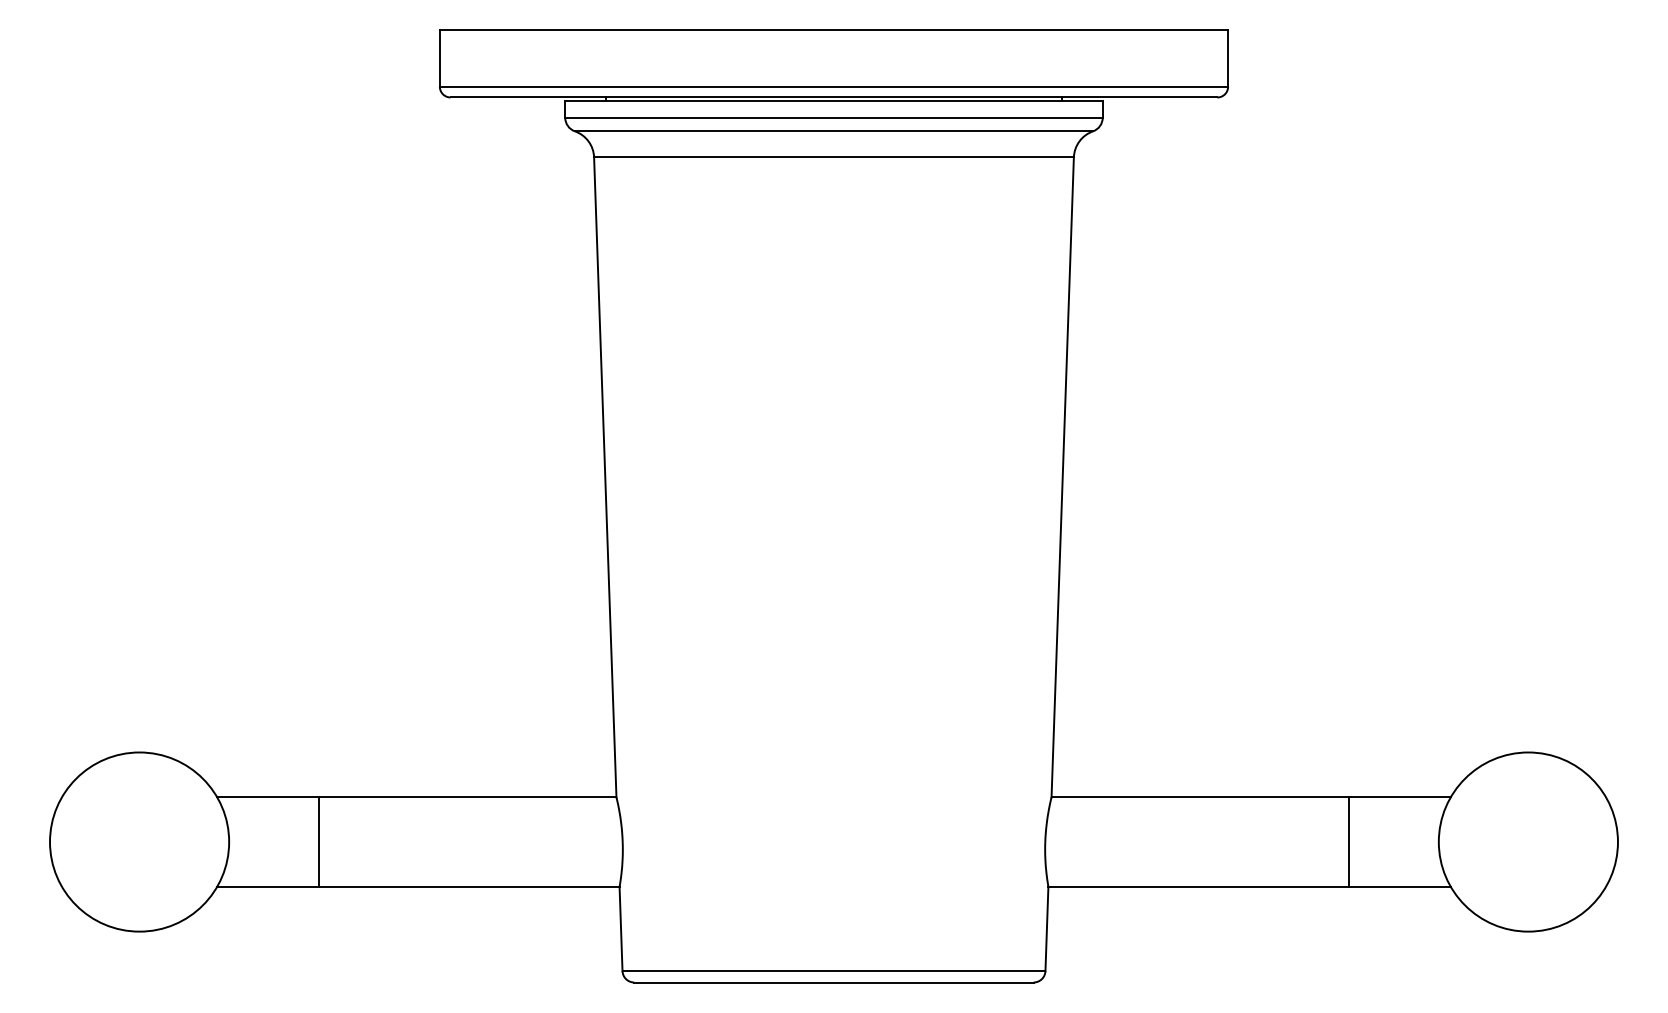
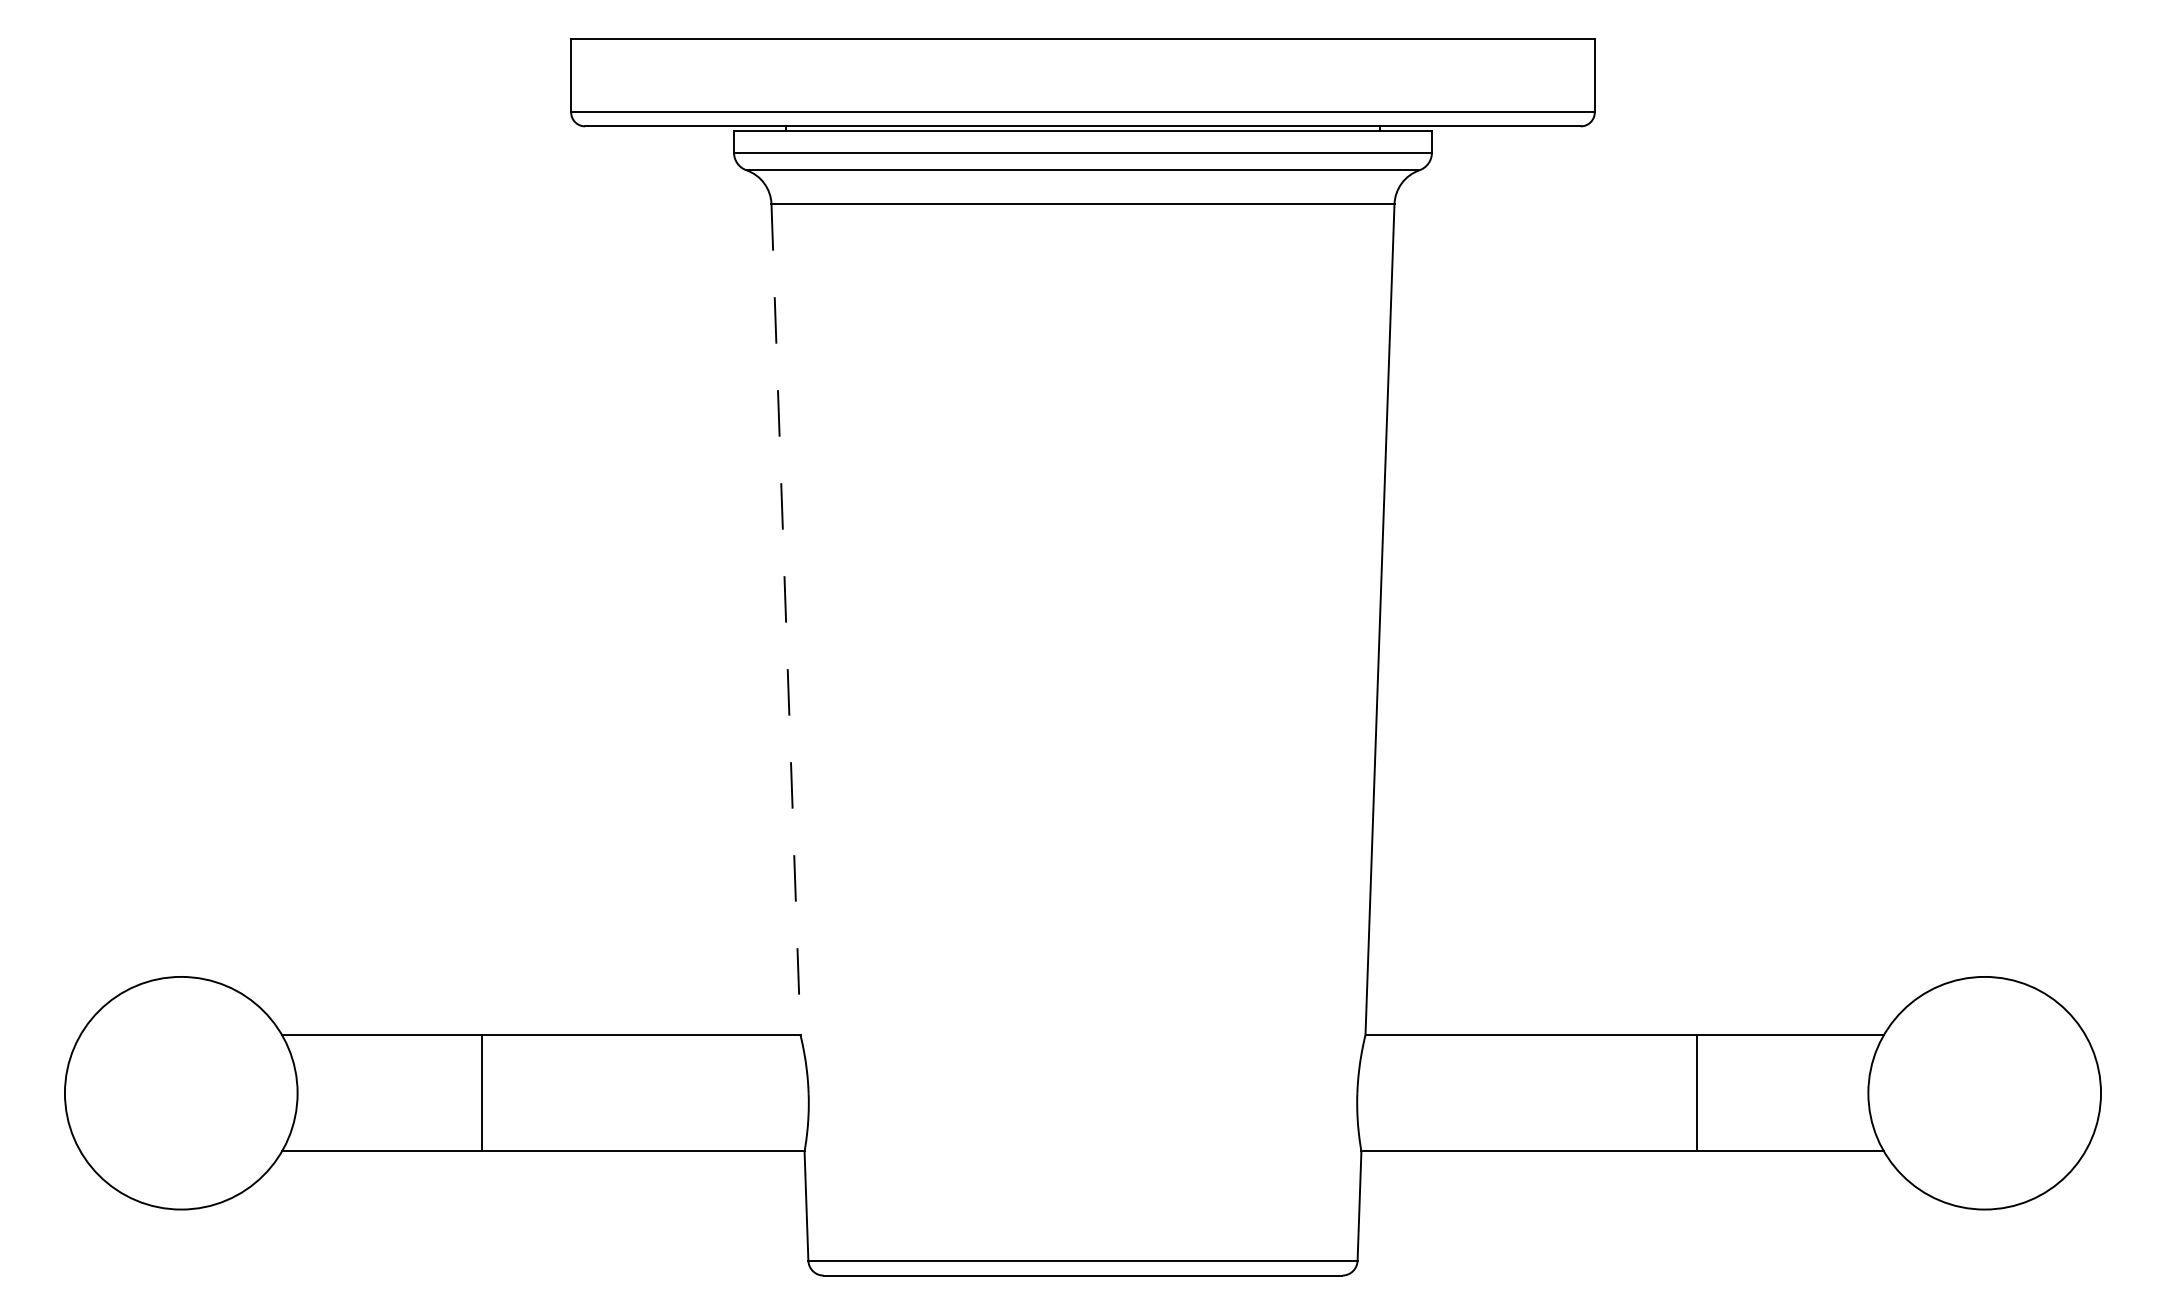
line: (605, 477) -> (786, 619), solid -> dashed
line: (318, 842) -> (481, 1093), moved
line: (1349, 842) -> (1697, 1093), moved

